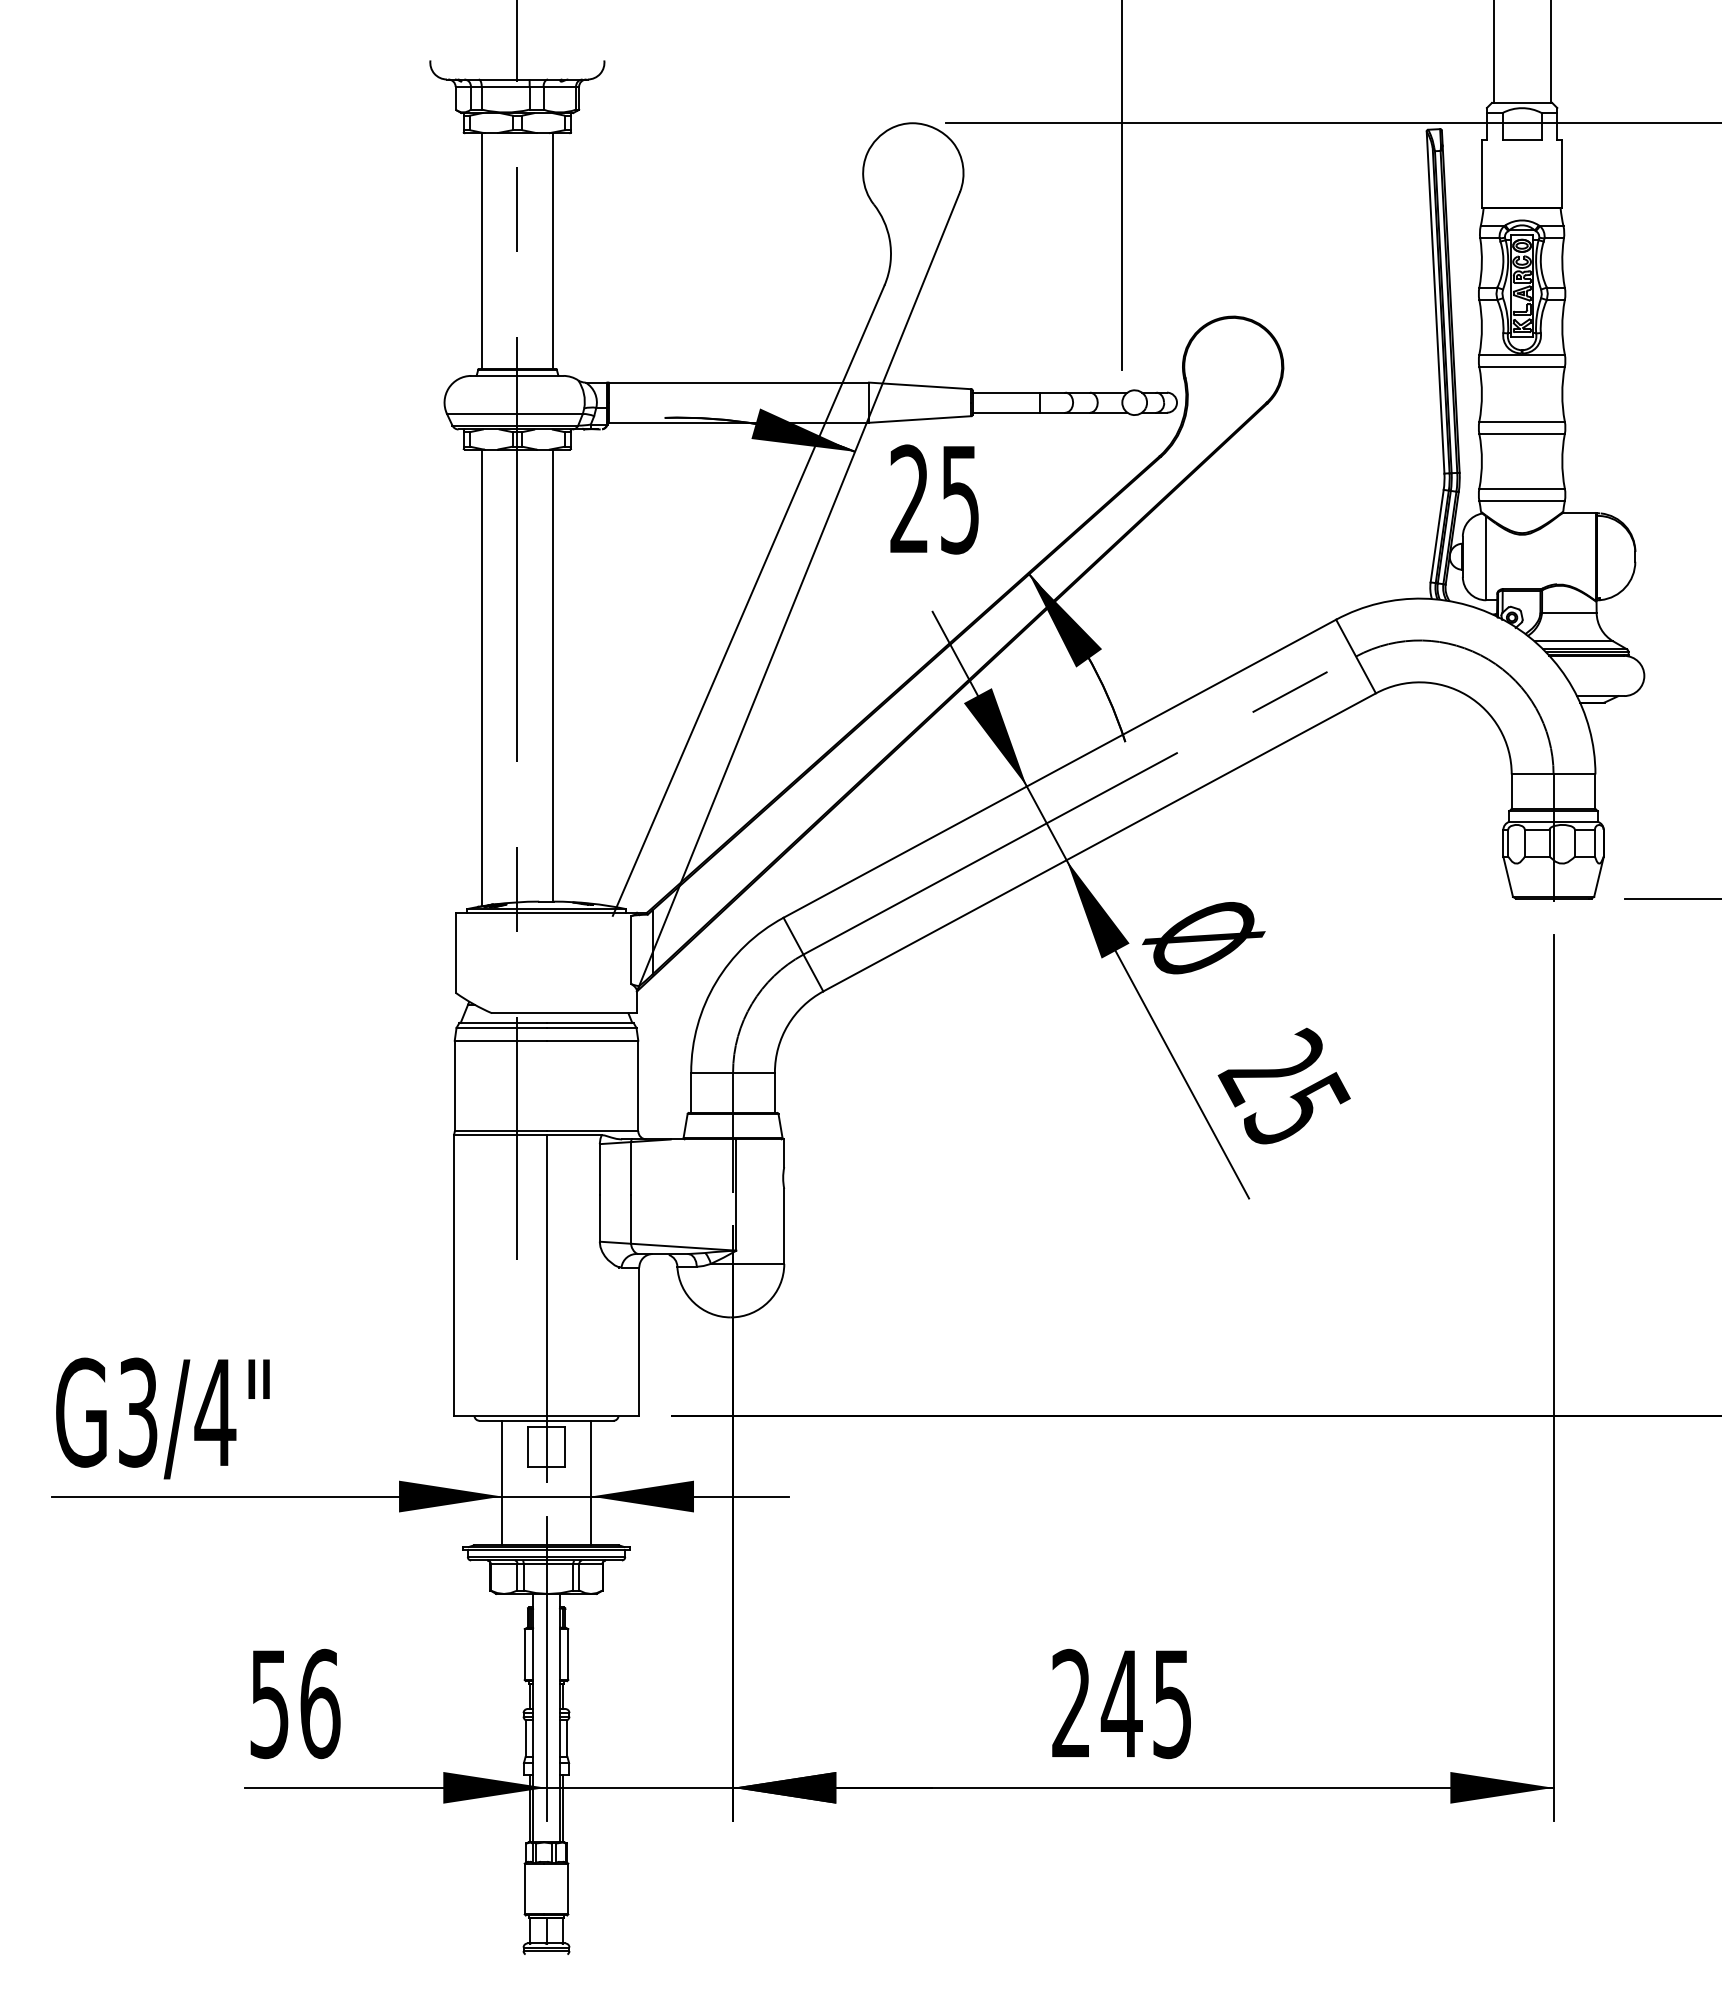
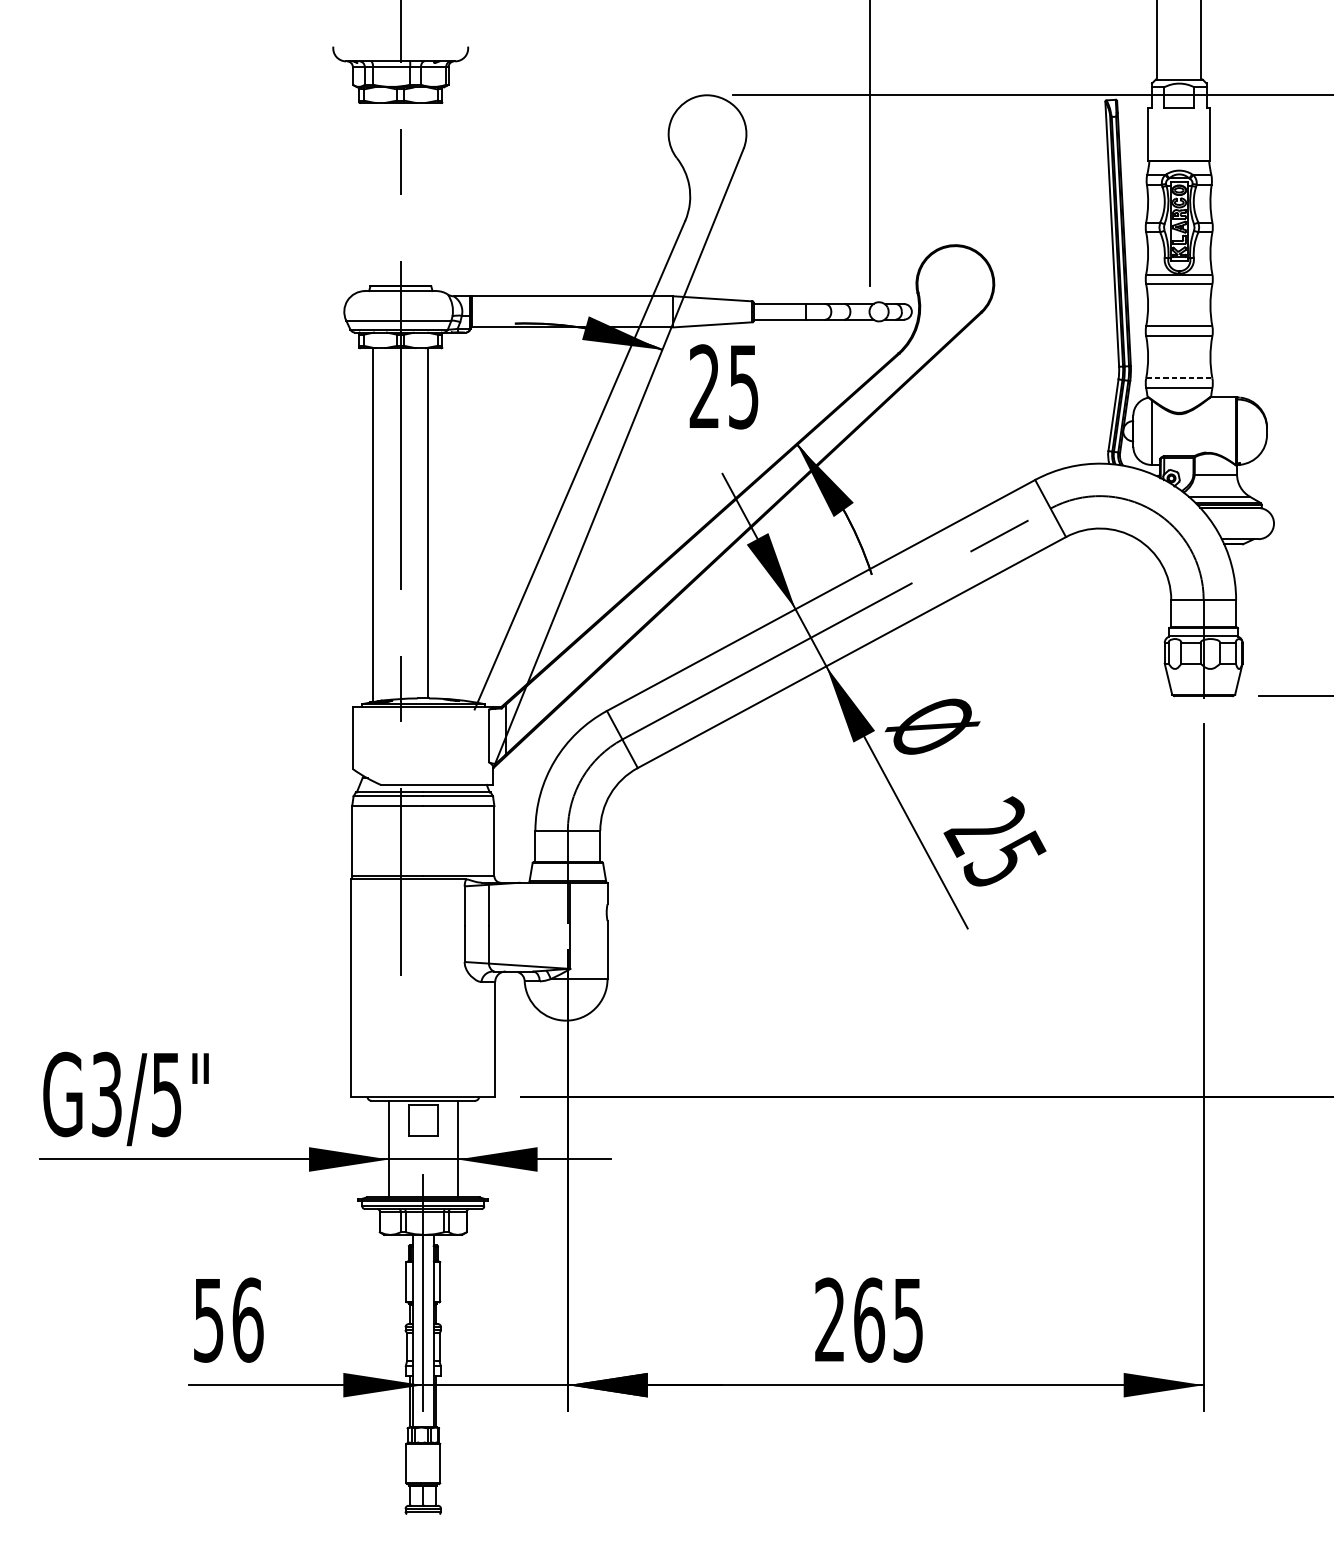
line: (481, 251) -> (372, 194), removed
line: (553, 251) -> (428, 194), removed
line: (1522, 488) -> (1179, 378), solid -> dashed
line: (546, 1308) -> (423, 1013), removed
text: (215, 1413) -> (166, 1095), G3/4" -> G3/5"
text: (1121, 1703) -> (868, 1319), 245 -> 265

